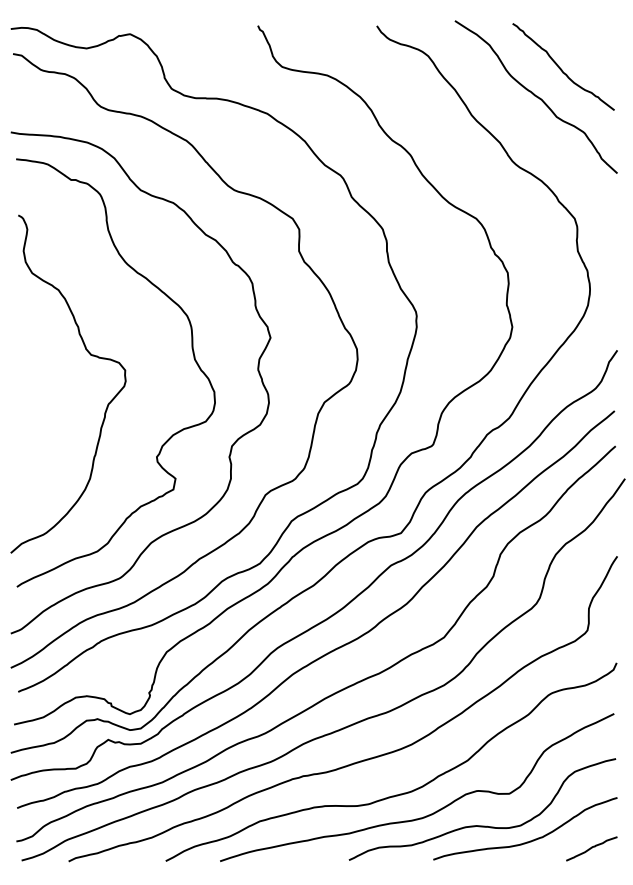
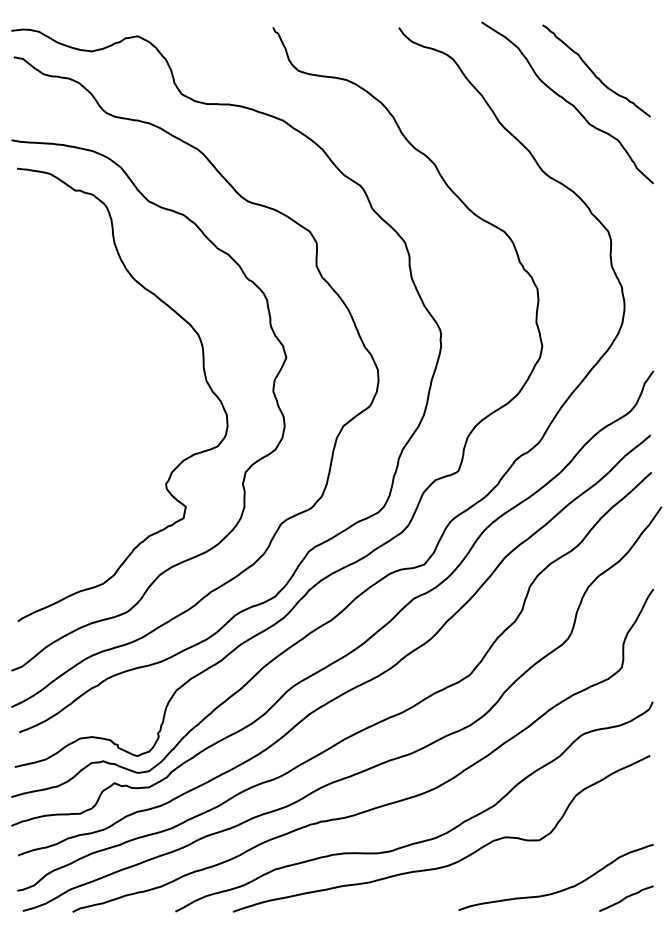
curve: (90, 355) -> (95, 376), removed
curve: (480, 825) -> (508, 873), removed

